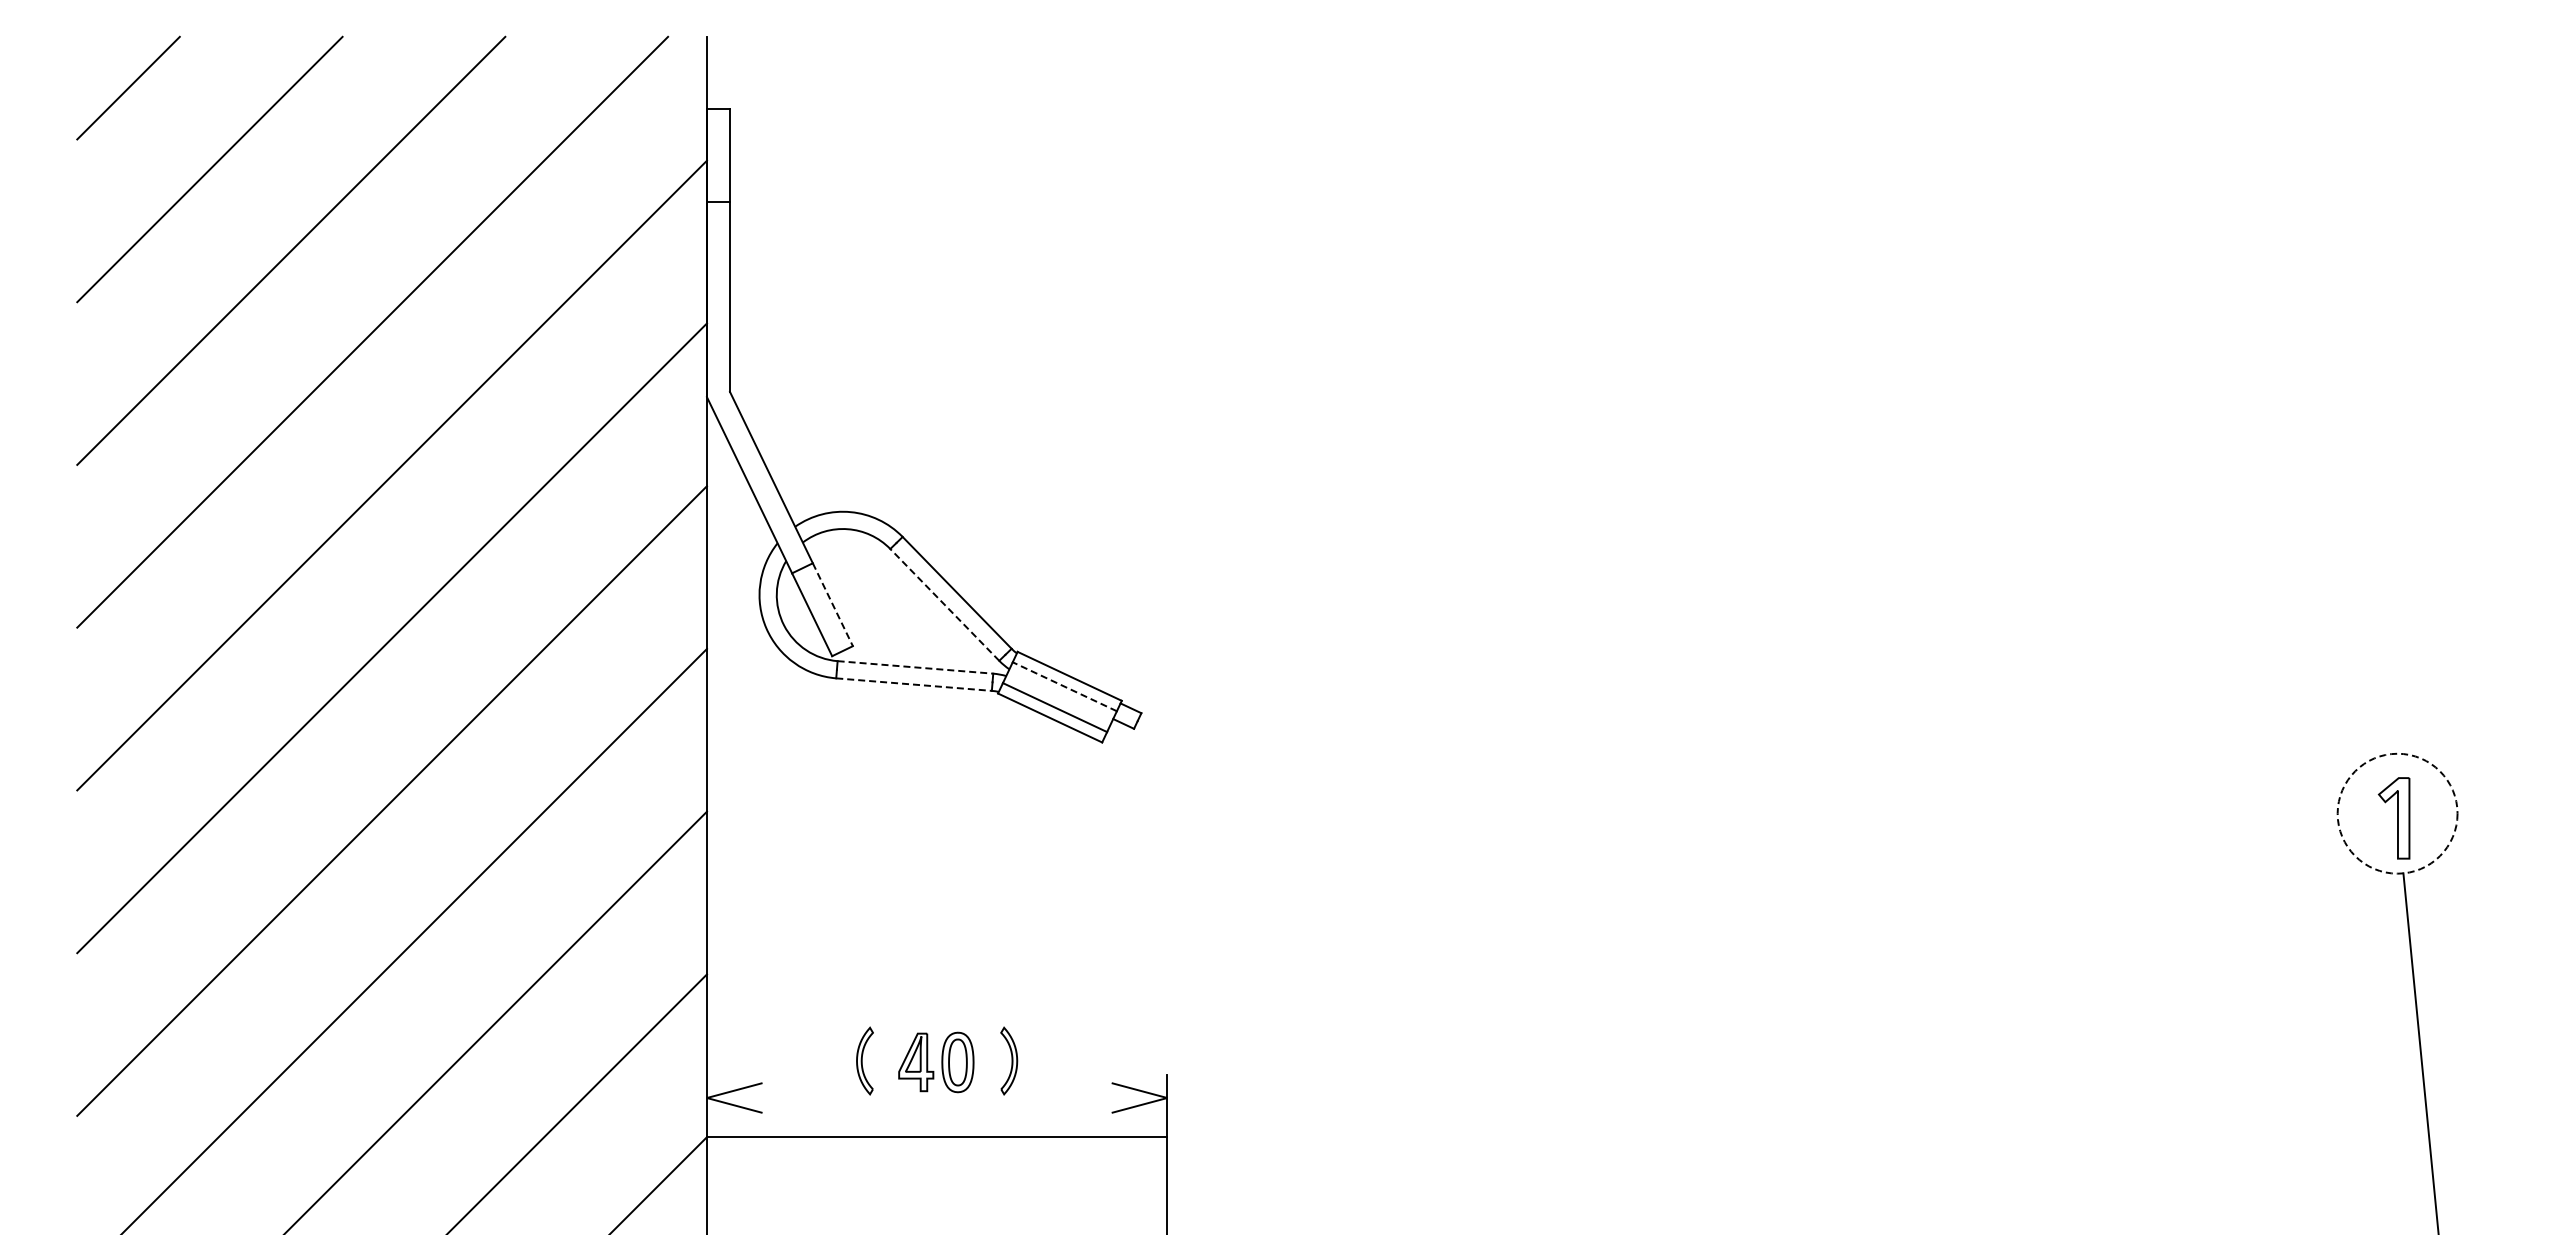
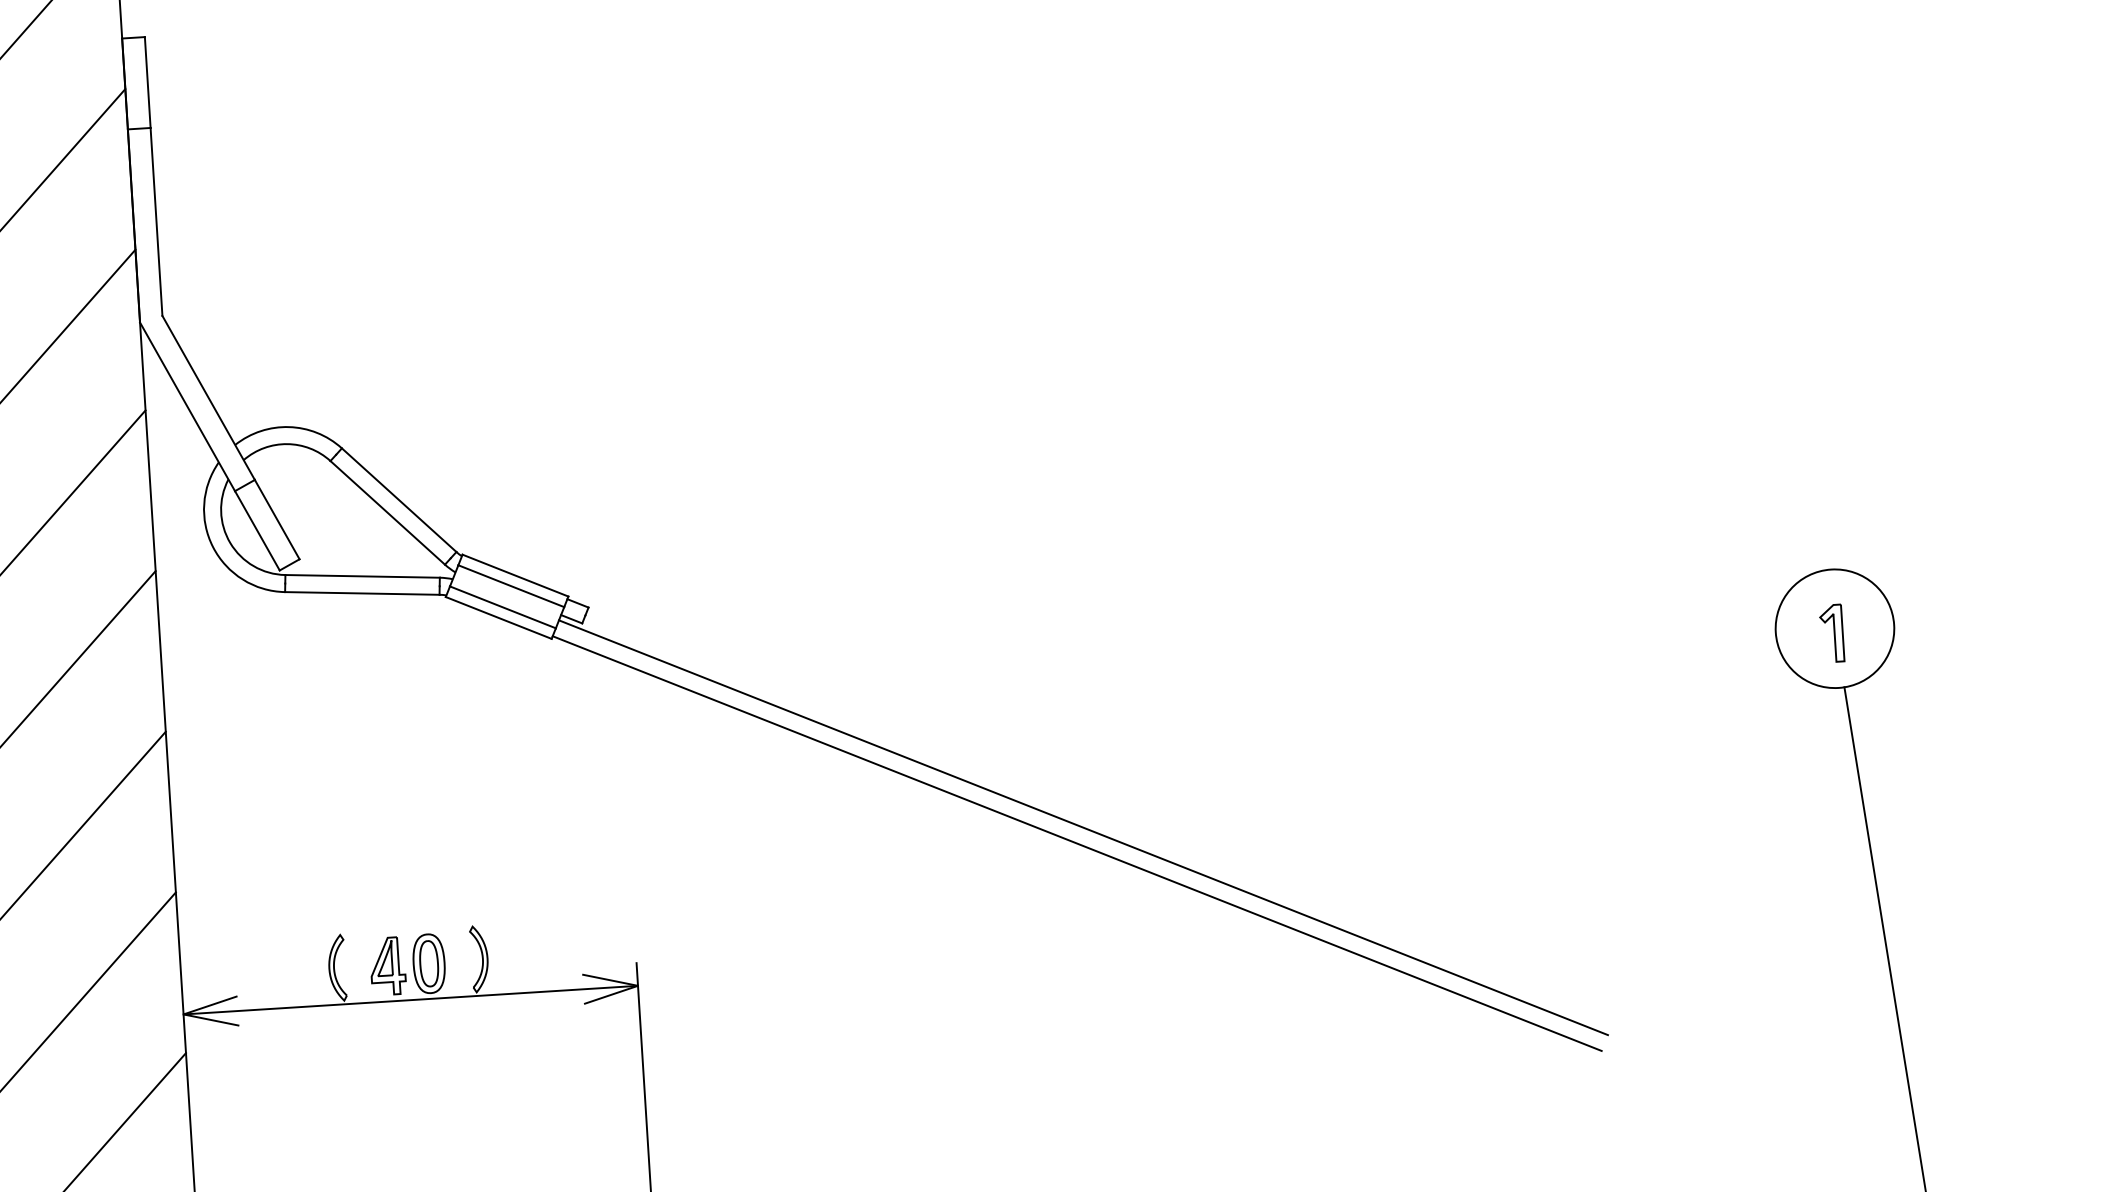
line: (944, 604) -> (387, 512), dashed -> solid
line: (833, 605) -> (277, 520), dashed -> solid
line: (915, 667) -> (362, 576), dashed -> solid
line: (914, 684) -> (362, 593), dashed -> solid
line: (1064, 686) -> (510, 585), dashed -> solid
circle: (2397, 813) -> (1834, 628), dashed -> solid
part: (2394, 818) -> (1832, 633), size x0.71
line: (1626, 966) -> (1083, 827), added
line: (1619, 981) -> (1077, 842), added
line: (936, 1137) -> (410, 1000), moved

